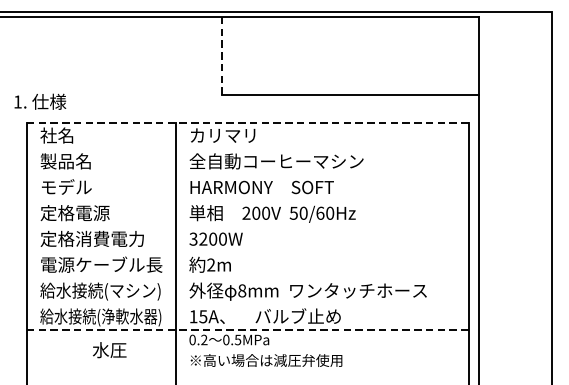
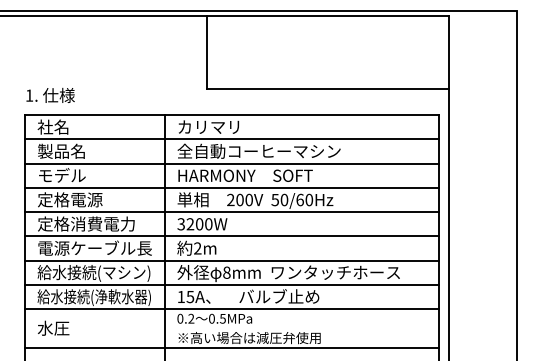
line: (221, 55) -> (207, 52), dashed -> solid
text: (40, 101) -> (50, 95), moved
line: (248, 123) -> (232, 115), dashed -> solid
line: (248, 148) -> (232, 139), added
line: (248, 174) -> (232, 163), added
line: (248, 199) -> (232, 187), added
line: (248, 226) -> (232, 212), added
line: (248, 252) -> (232, 236), added
line: (248, 277) -> (232, 260), added
line: (248, 303) -> (232, 284), added
line: (248, 330) -> (232, 309), dashed -> solid
text: (109, 349) -> (53, 327), moved
line: (248, 370) -> (232, 347), added

